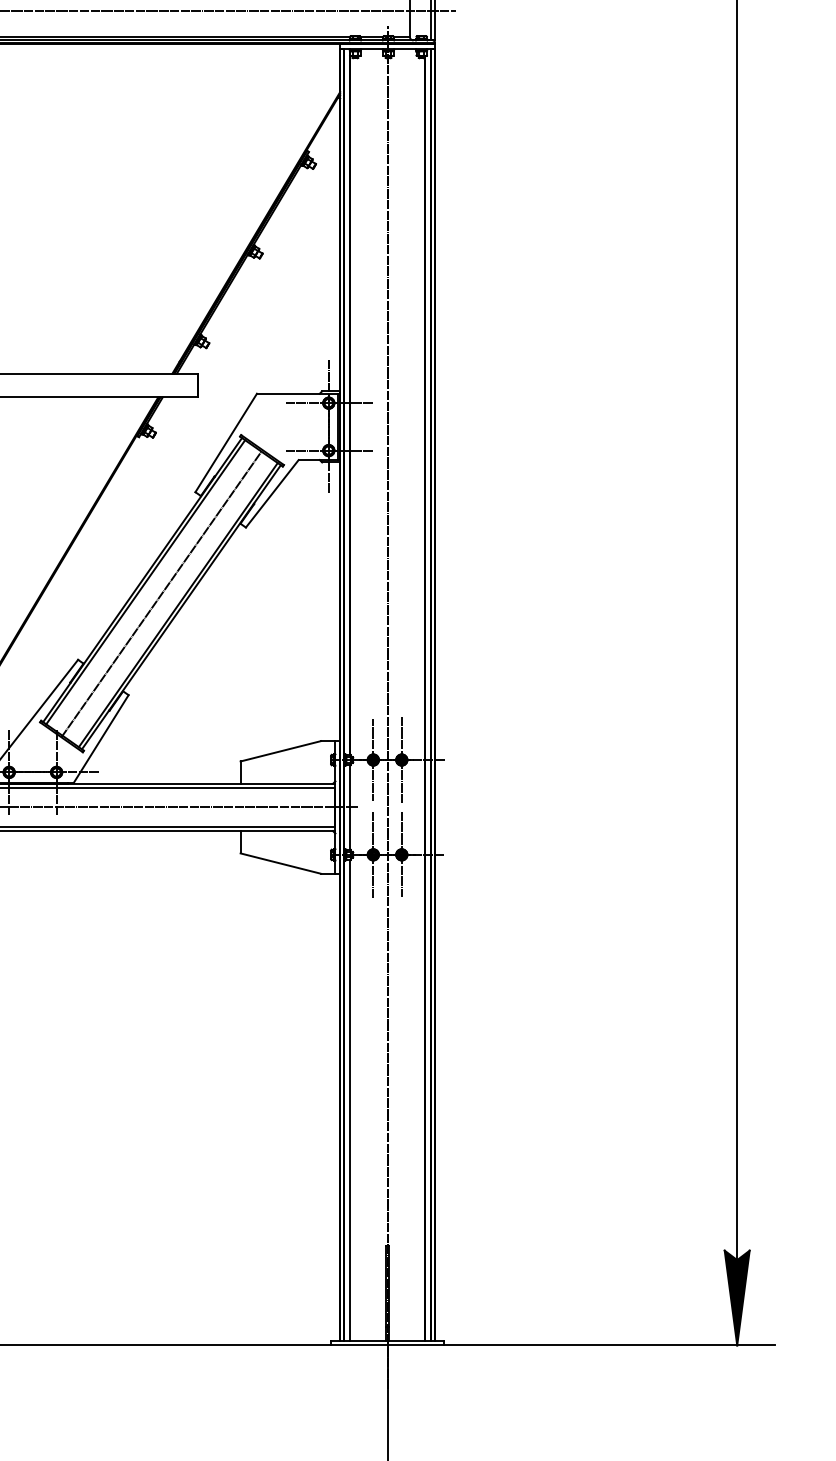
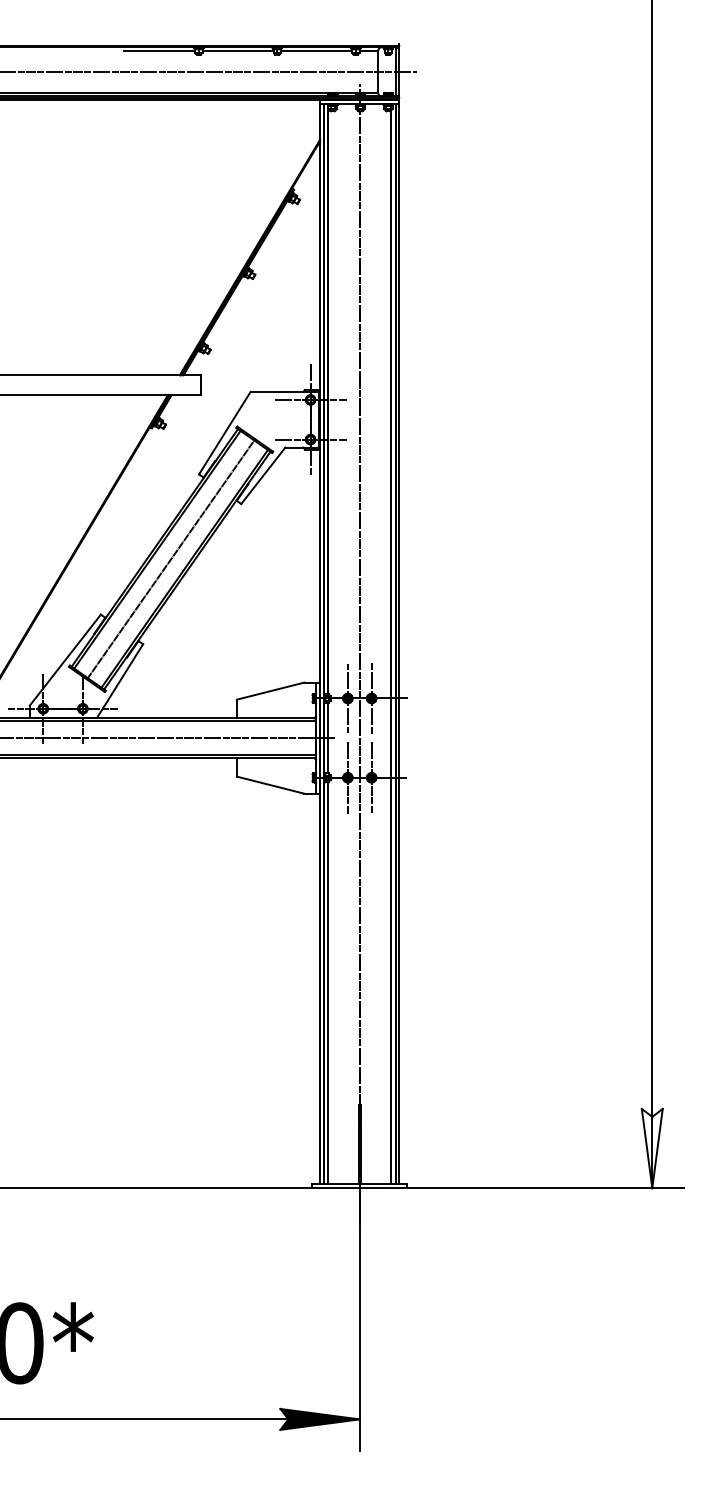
fill: (736, 1297) -> (651, 1148), removed

